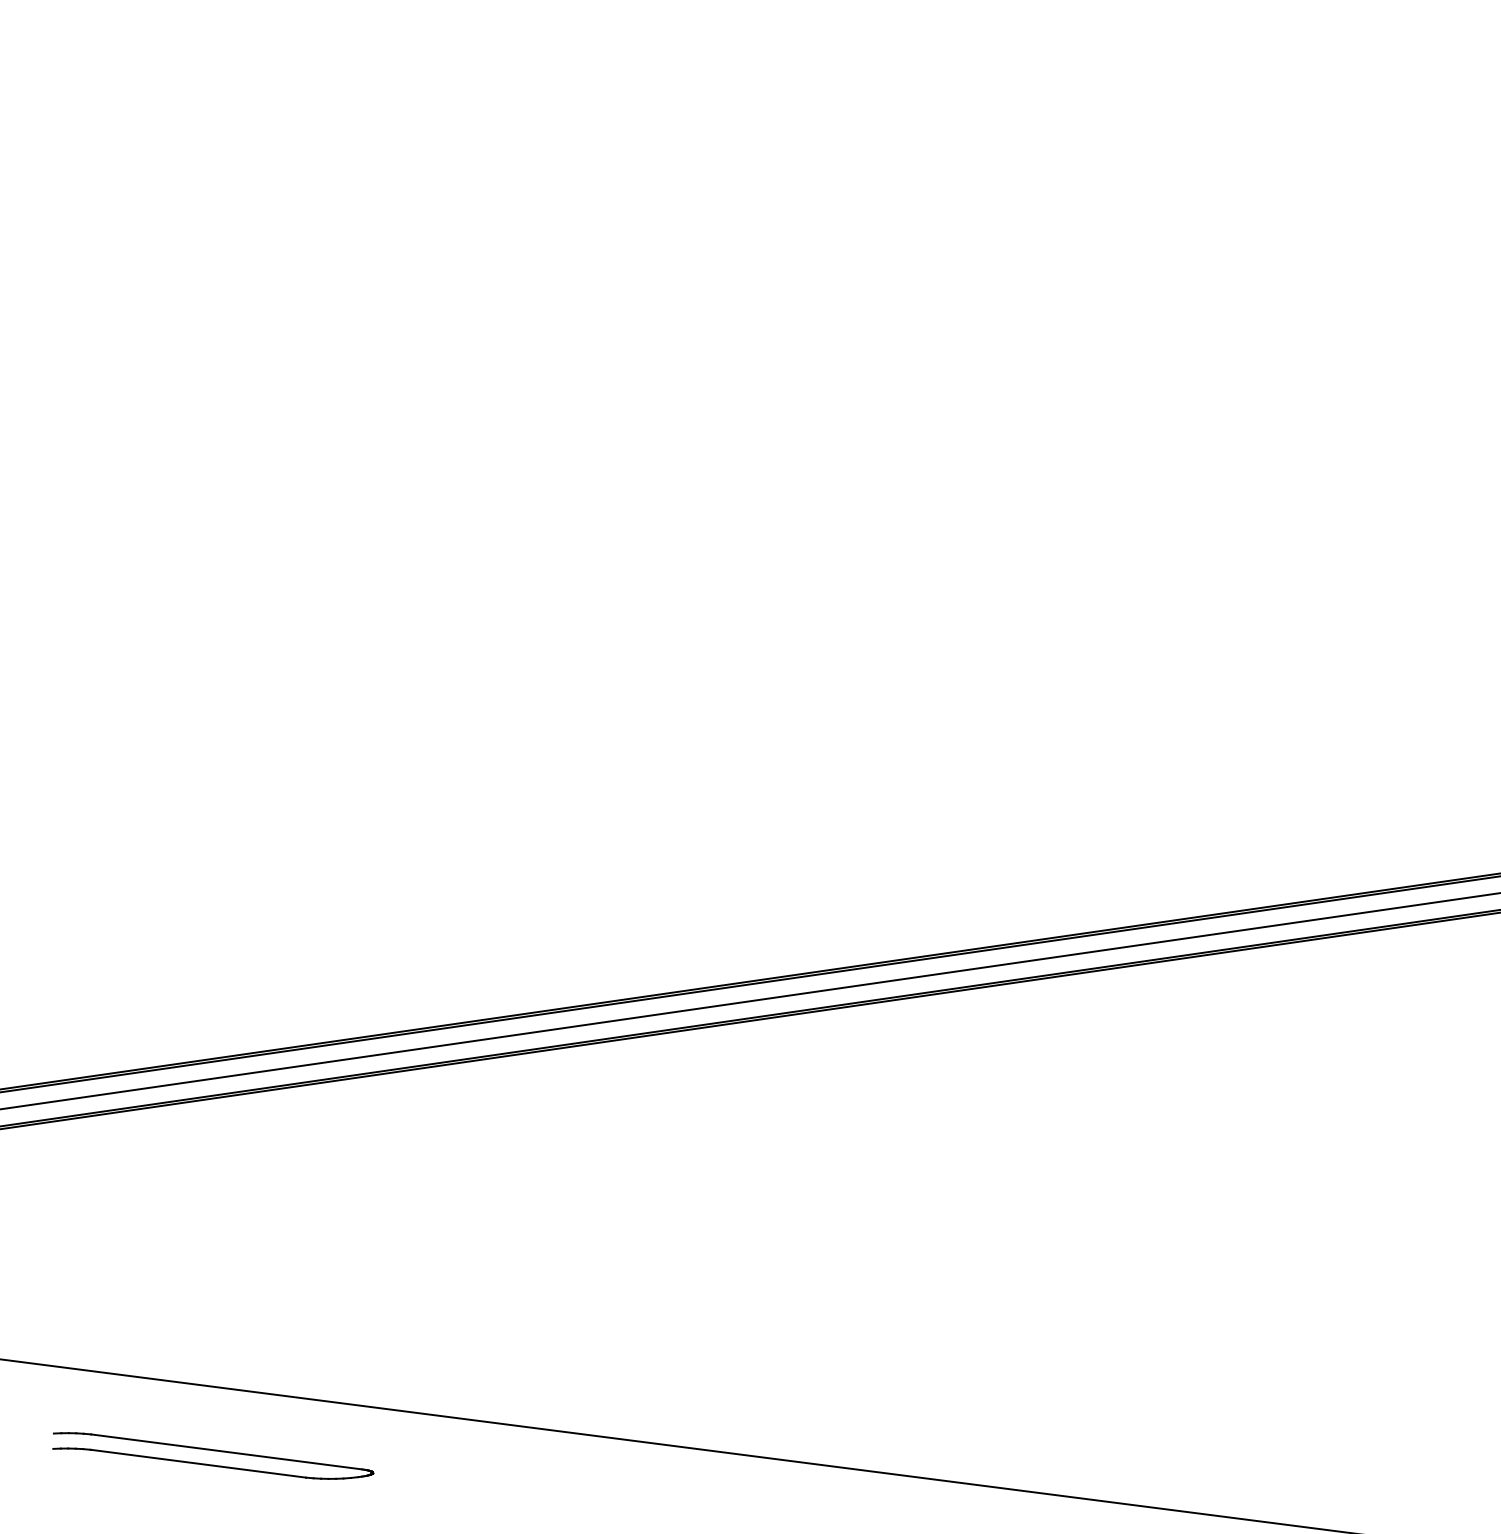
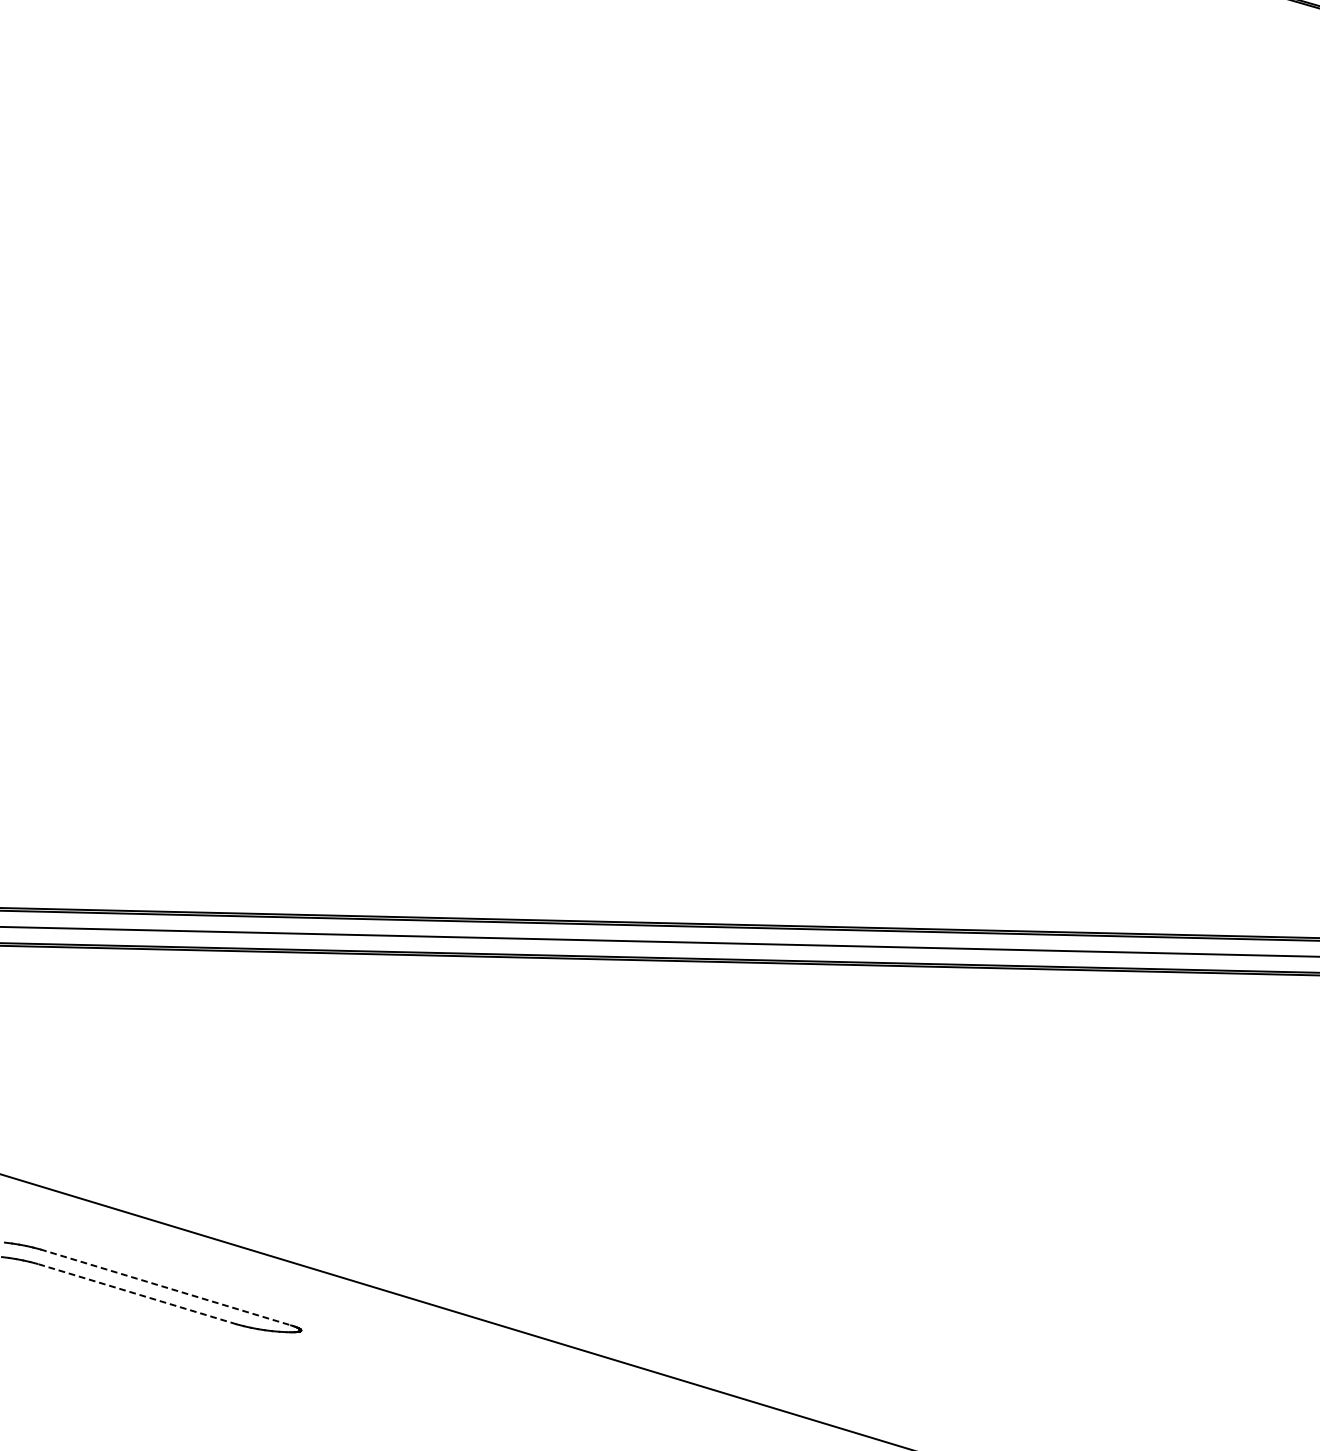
line: (226, 1451) -> (165, 1286), solid -> dashed
line: (198, 1463) -> (137, 1293), solid -> dashed

